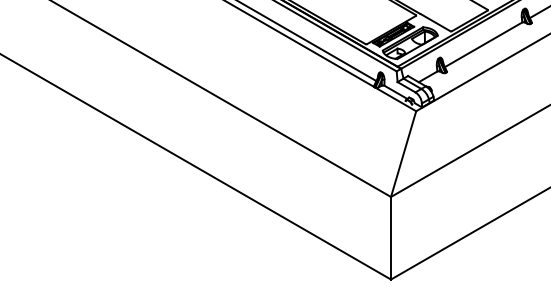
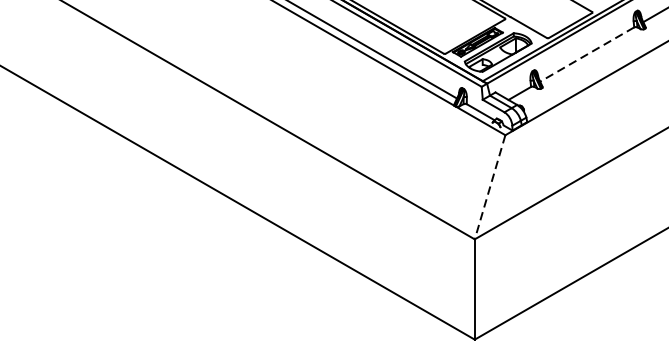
line: (483, 44) -> (587, 54), solid -> dashed
line: (403, 154) -> (489, 187), solid -> dashed

